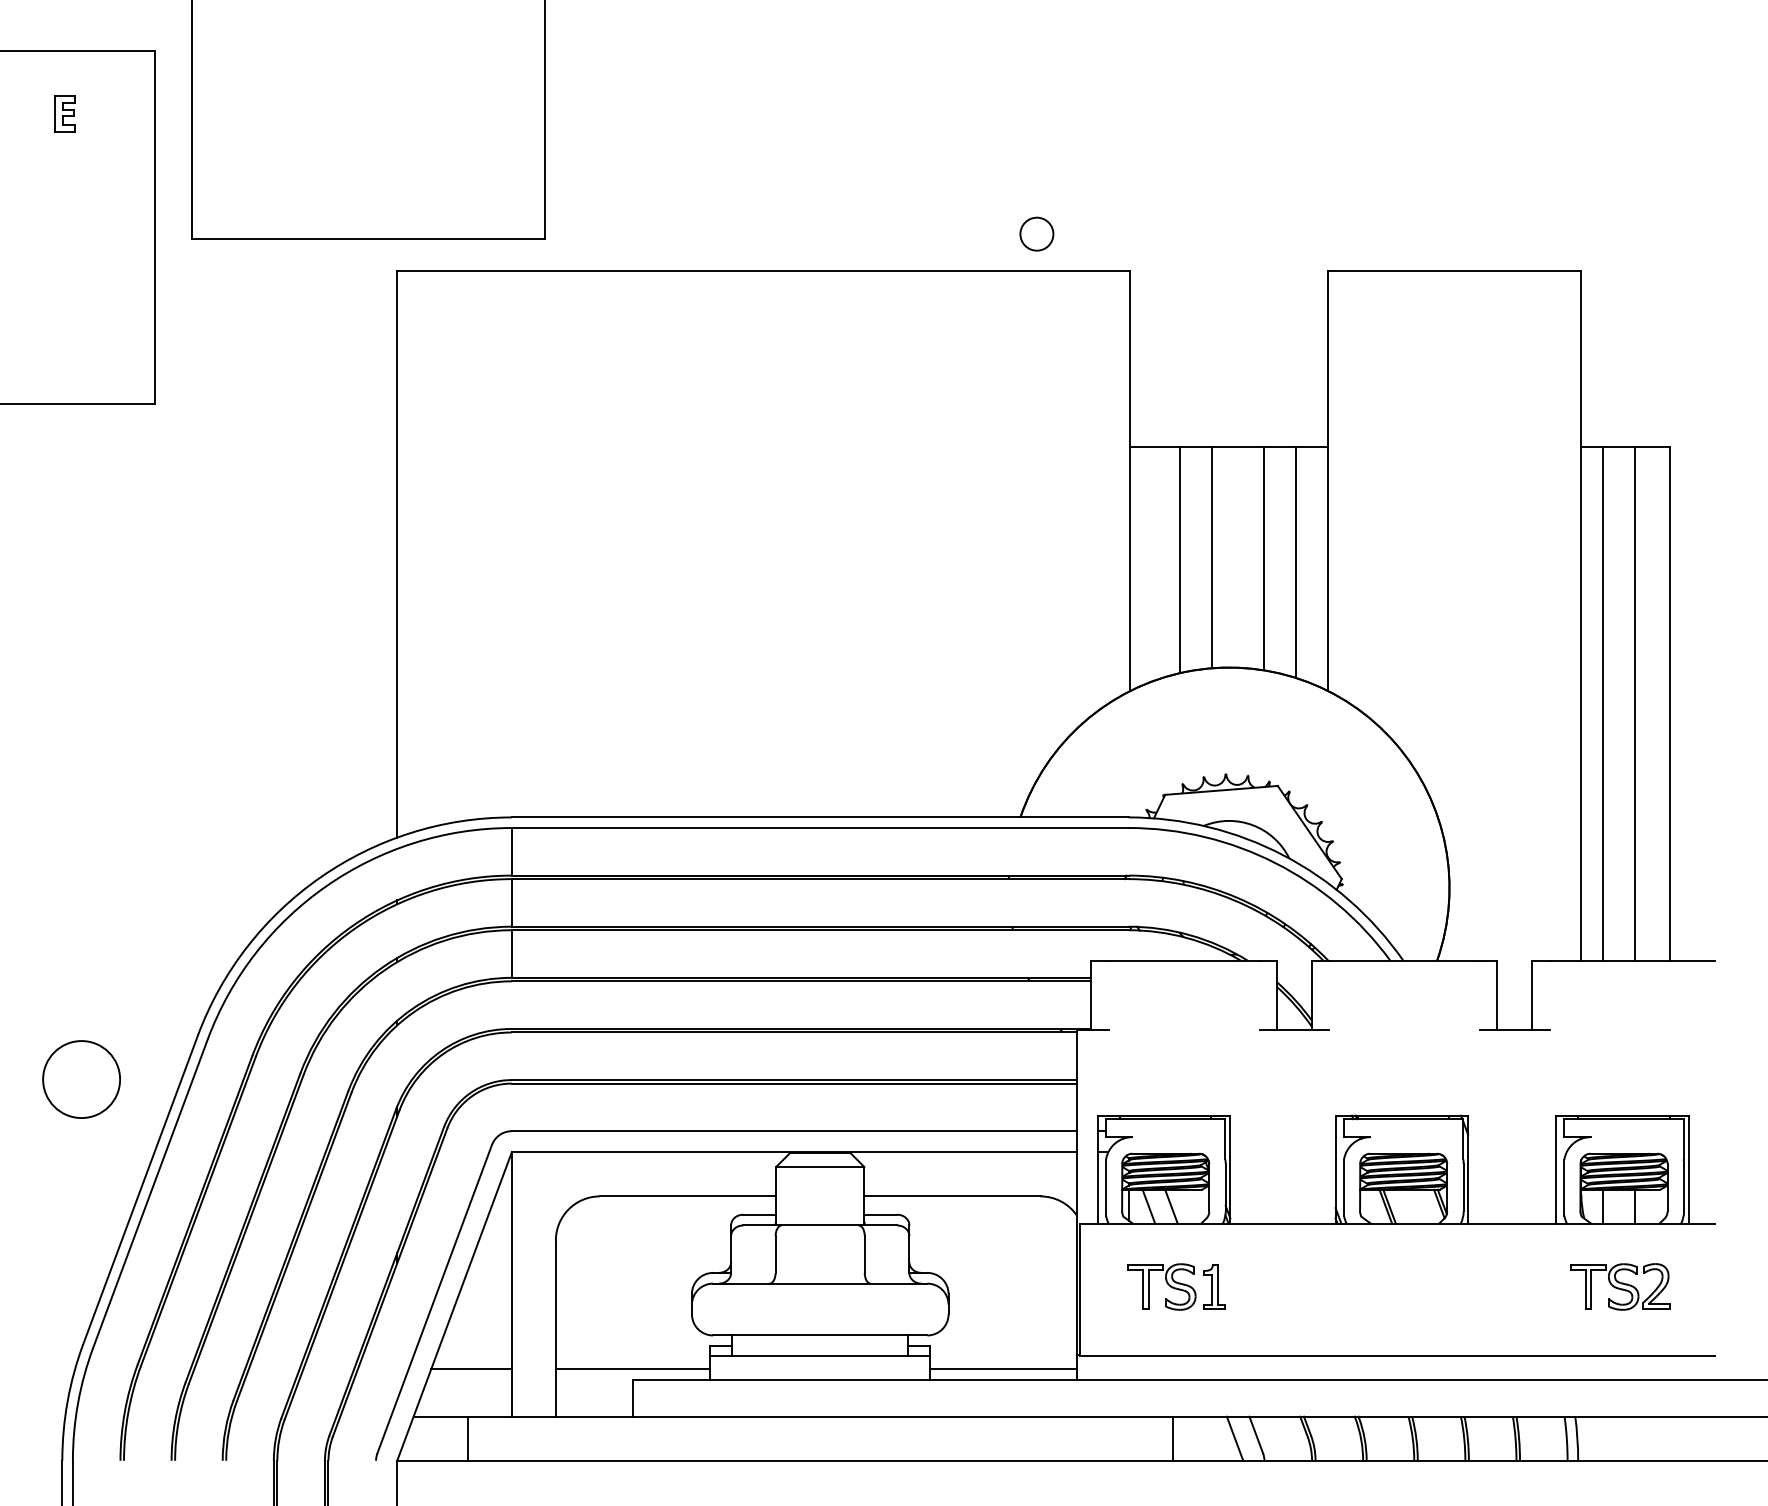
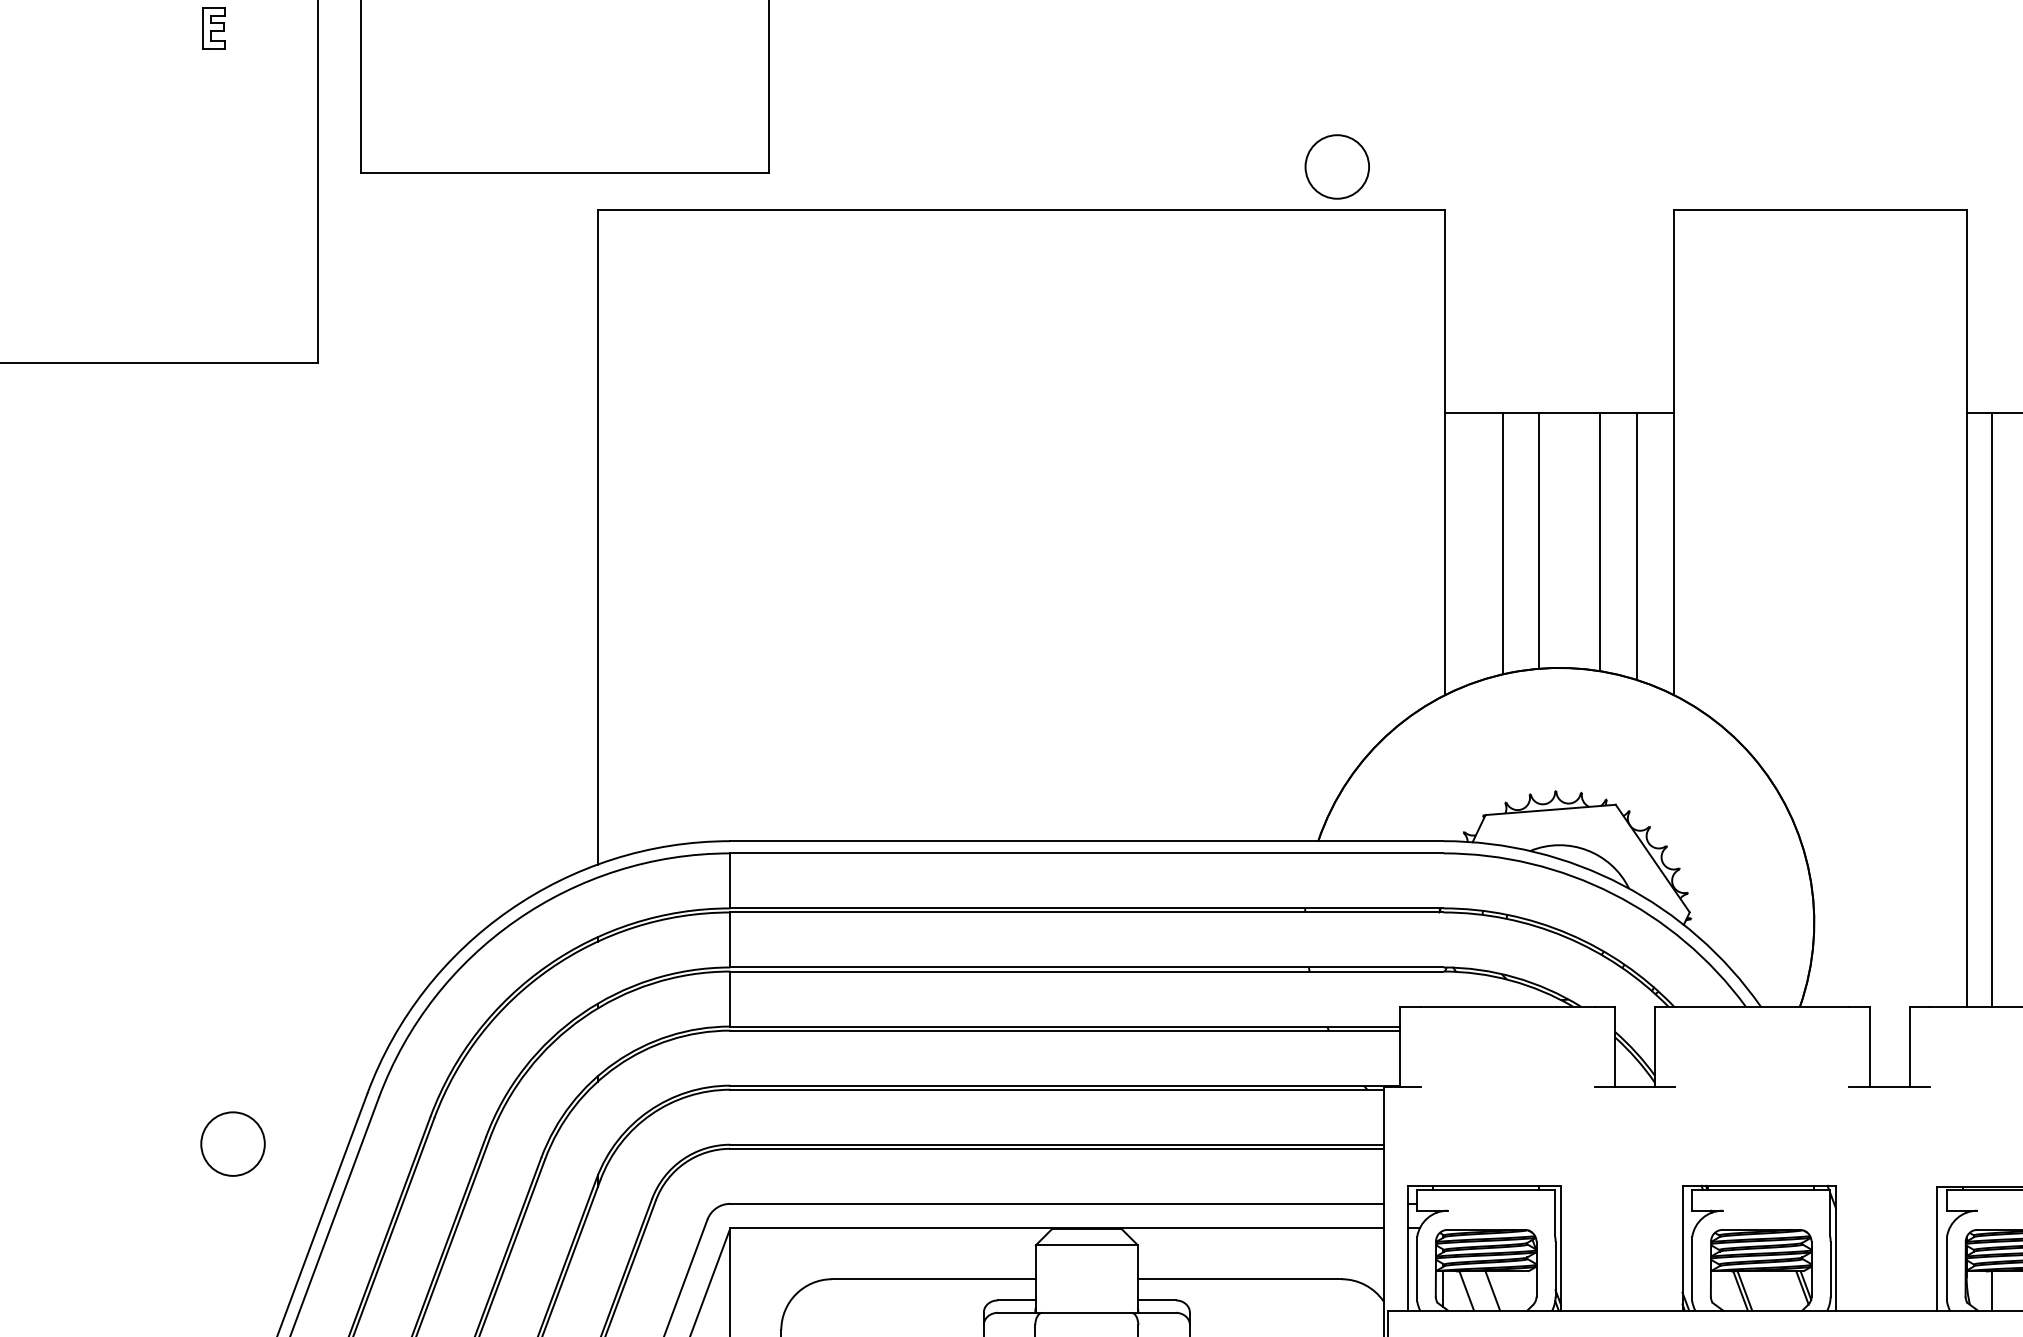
circle: (1036, 233) -> (1336, 166), size x1.67
circle: (81, 1079) -> (232, 1144), size x0.71

